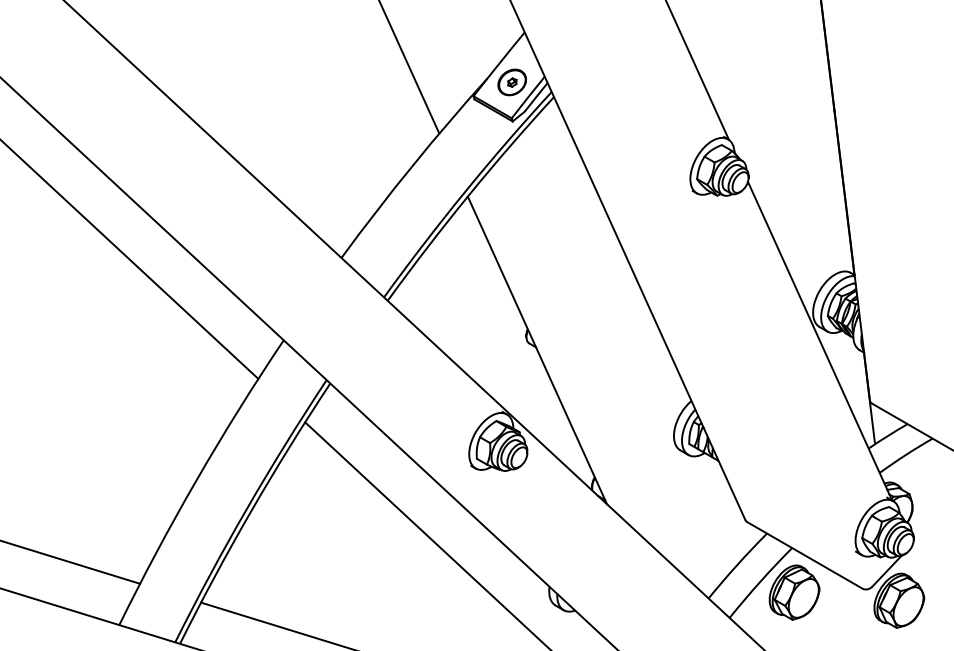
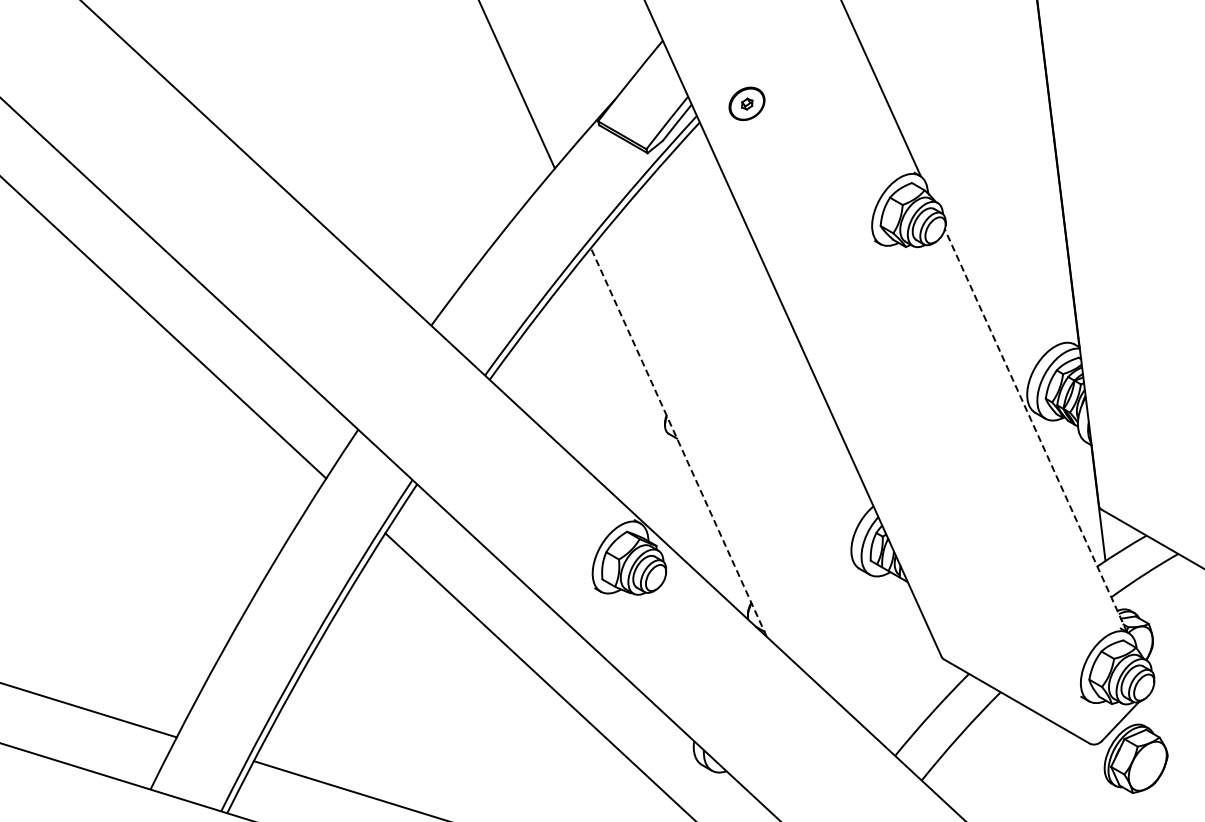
part: (511, 82) -> (746, 103), moved
line: (819, 340) -> (1035, 430), solid -> dashed
line: (537, 350) -> (678, 442), solid -> dashed
part: (794, 592) -> (1003, 748), removed

